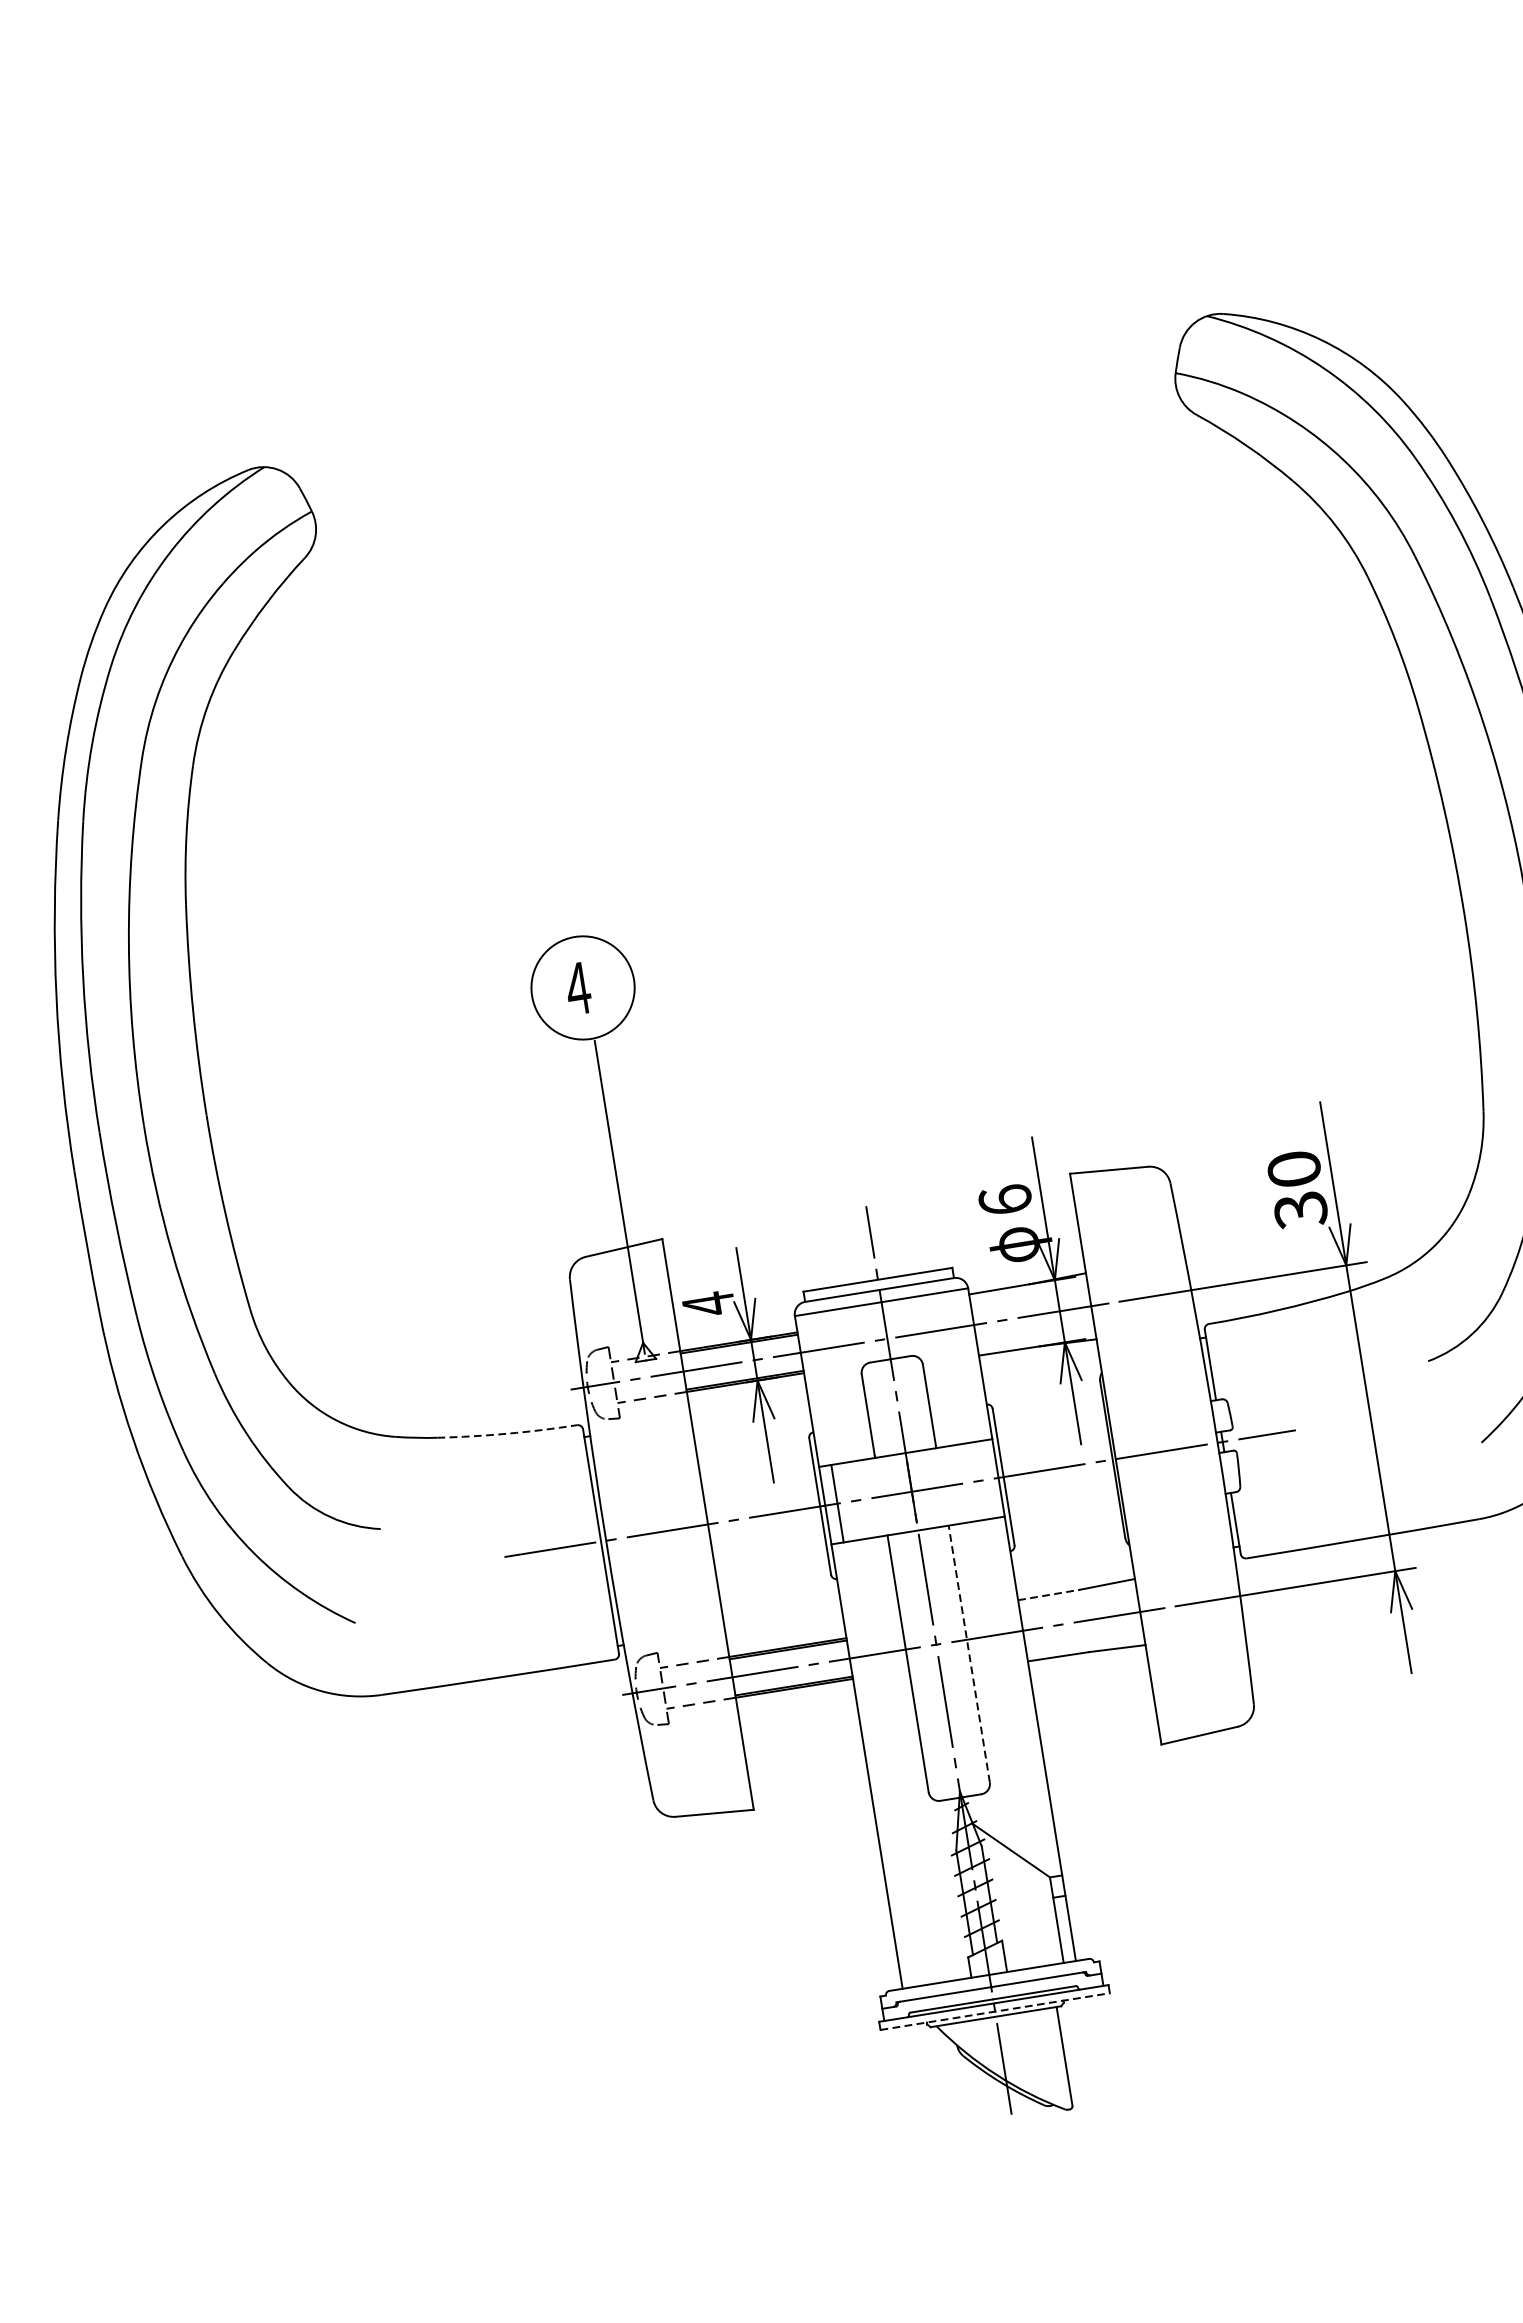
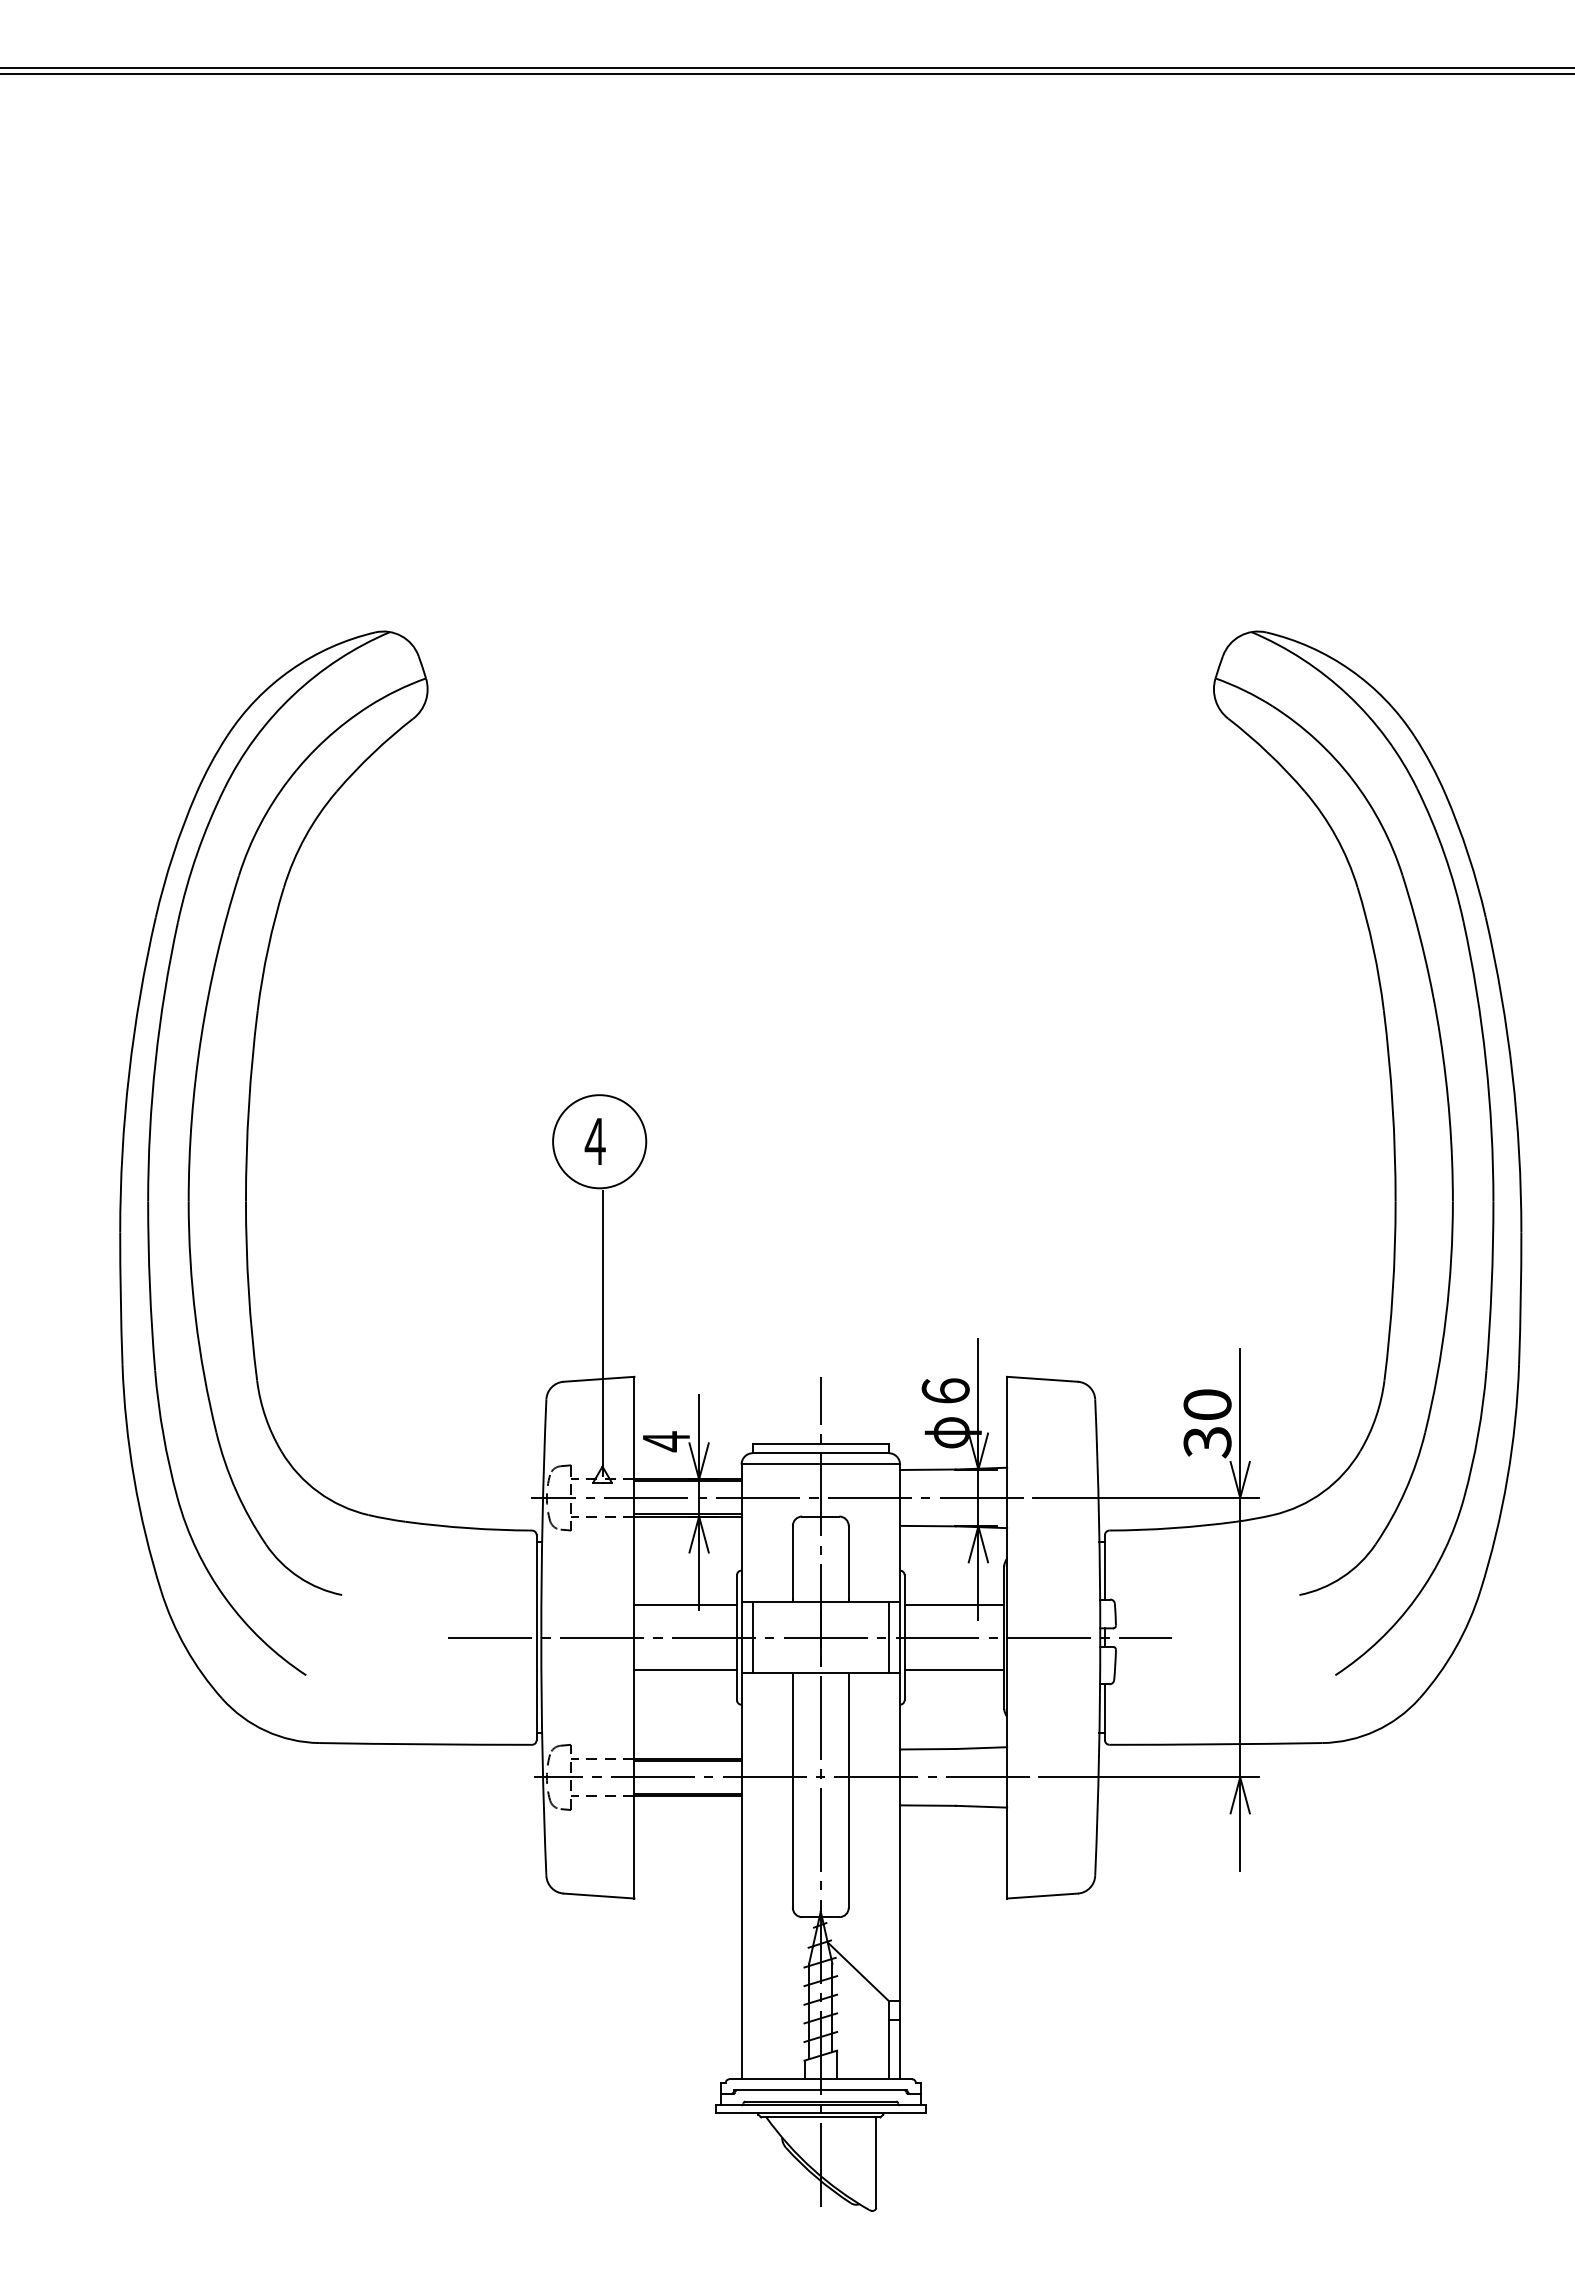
line: (1052, 1433) -> (954, 1605), added
arc: (507, 1434) -> (468, 1528), dashed -> solid
line: (985, 1479) -> (888, 1637), added
line: (758, 1480) -> (685, 1605), added
line: (1063, 1504) -> (954, 1670), added
line: (769, 1551) -> (685, 1670), added
line: (1048, 1595) -> (927, 1749), dashed -> solid
line: (968, 1653) -> (848, 1789), dashed -> solid
line: (994, 2011) -> (820, 2112), dashed -> solid

